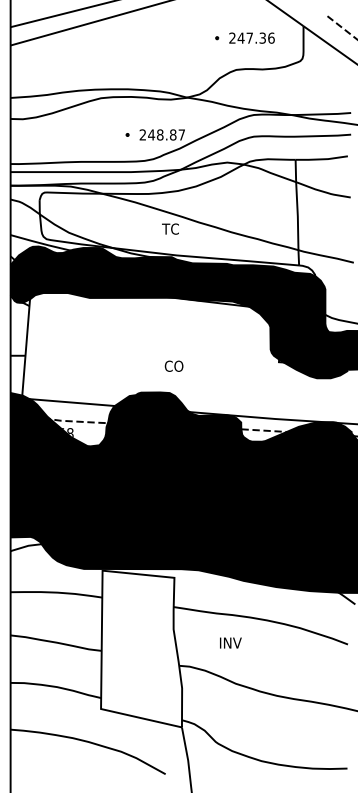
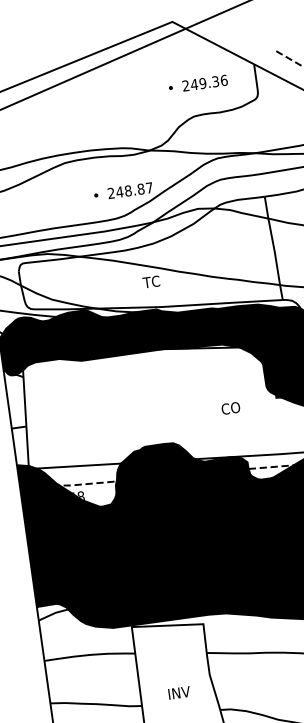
text: (249, 37) -> (202, 82), 247.36 -> 249.36
text: (173, 365) -> (230, 407), moved
text: (230, 642) -> (179, 692), moved

